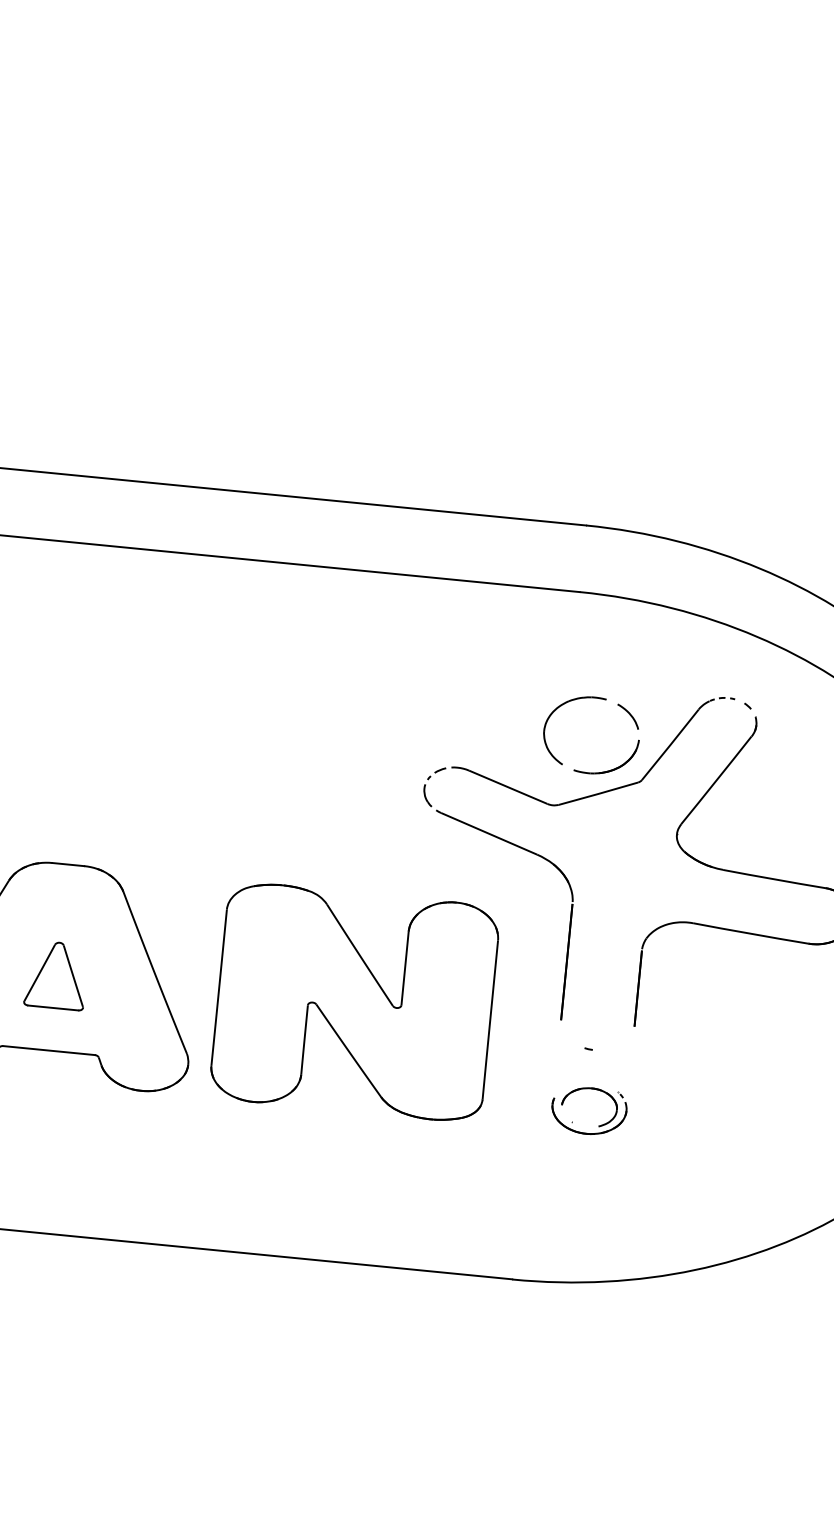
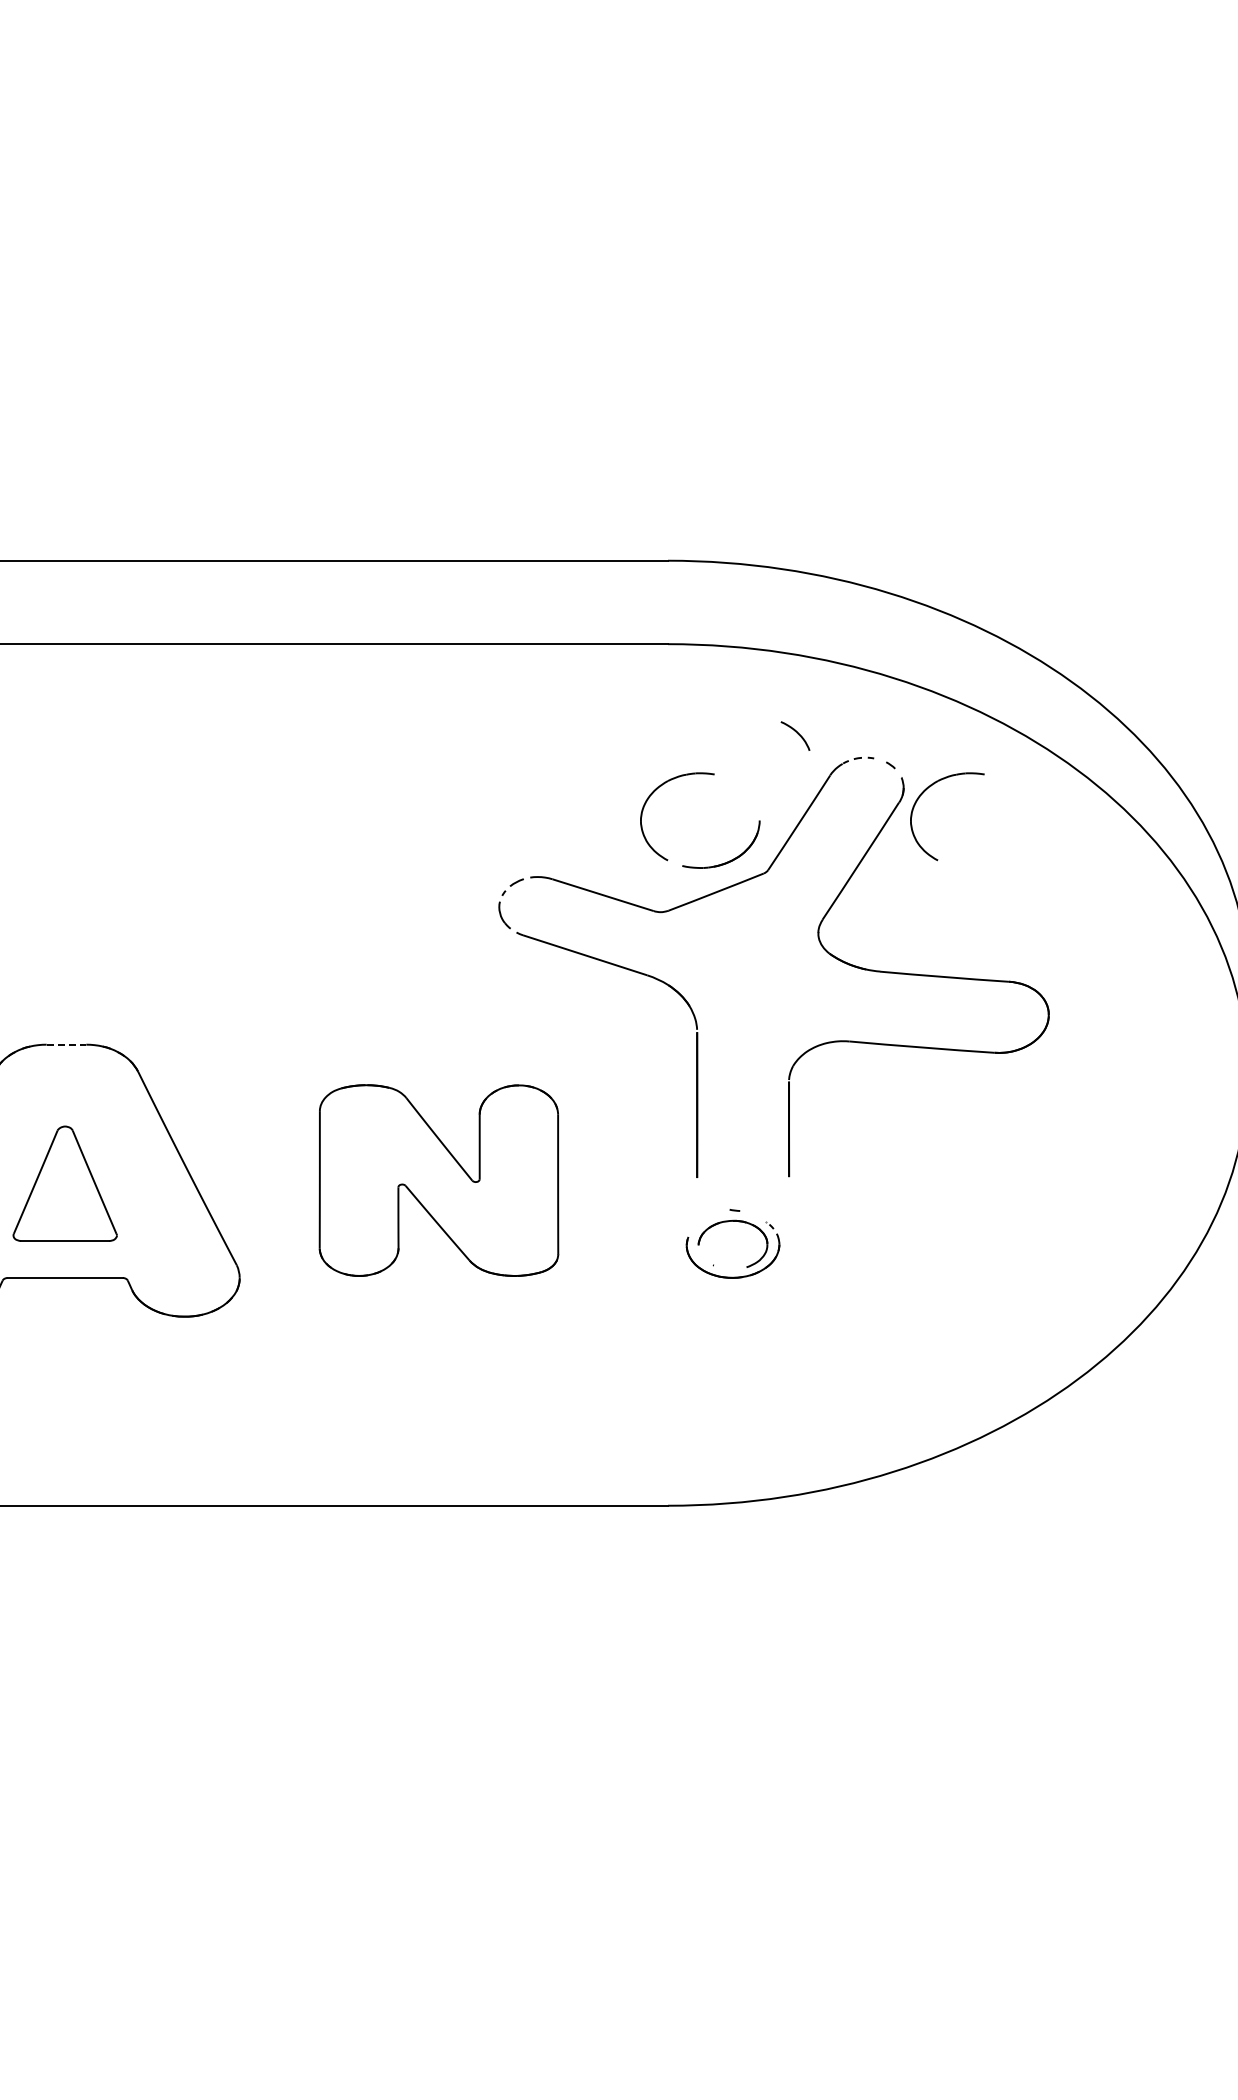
curve: (629, 714) -> (796, 733), moved
part: (772, 730) -> (924, 792), added
line: (68, 864) -> (66, 1044), solid -> dashed
part: (56, 975) -> (65, 1183), size x1.4
part: (354, 1002) -> (438, 1180), size x0.7
part: (598, 1125) -> (746, 1266), moved

